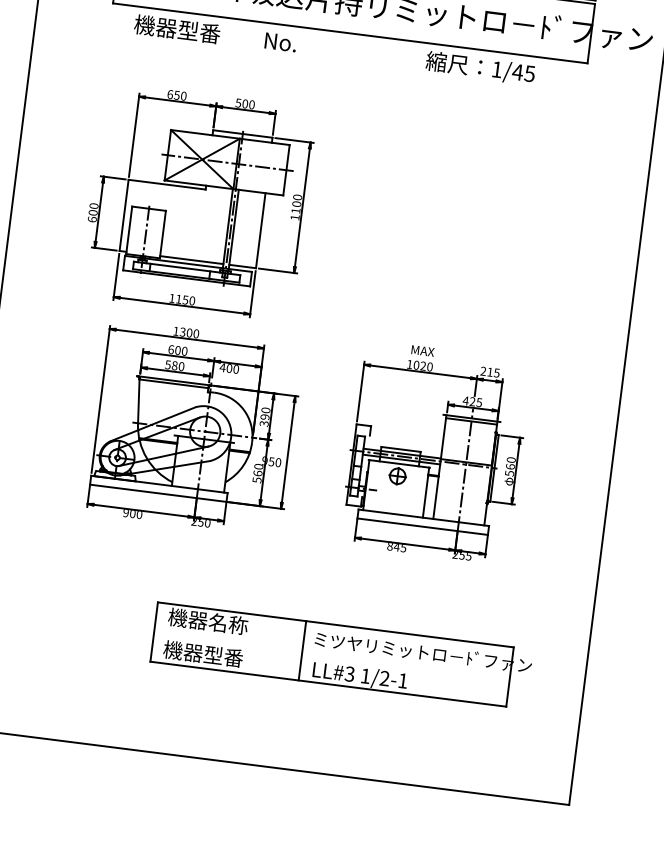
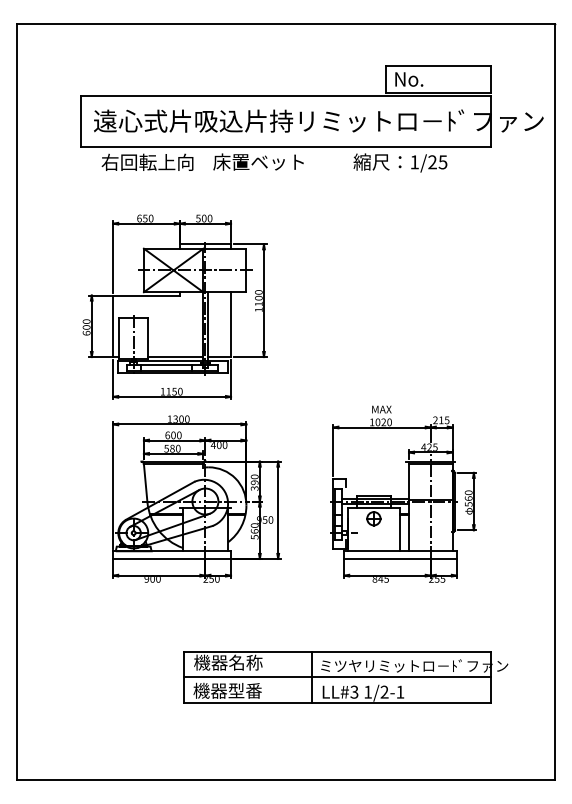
text: (187, 29) -> (147, 161), 機器型番 -> 右回転上向
text: (316, 45) -> (258, 161), No. -> 床置ベット
text: (517, 72) -> (432, 162), 1/45 -> 1/25
line: (331, 654) -> (336, 677), added

